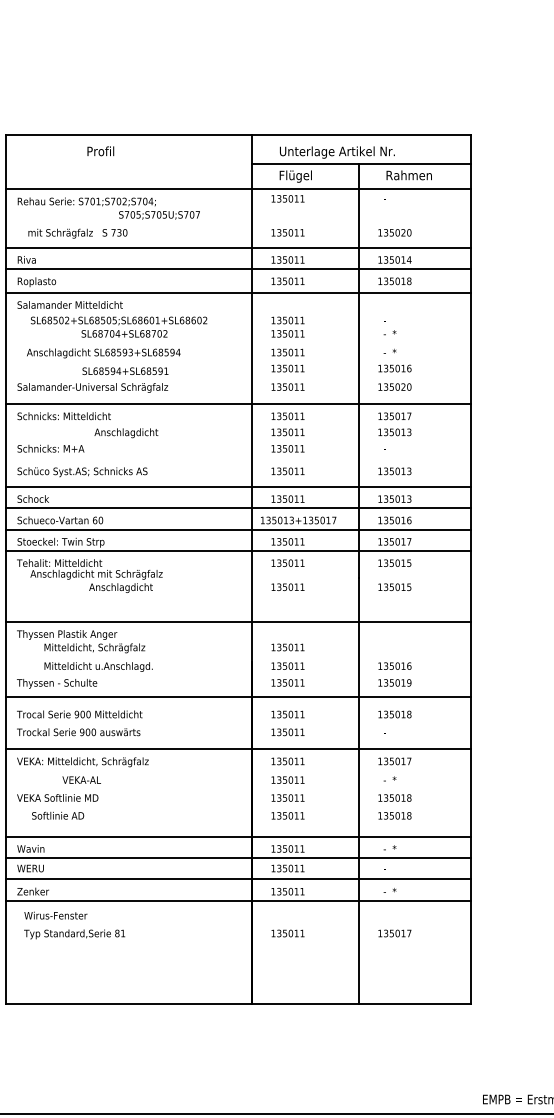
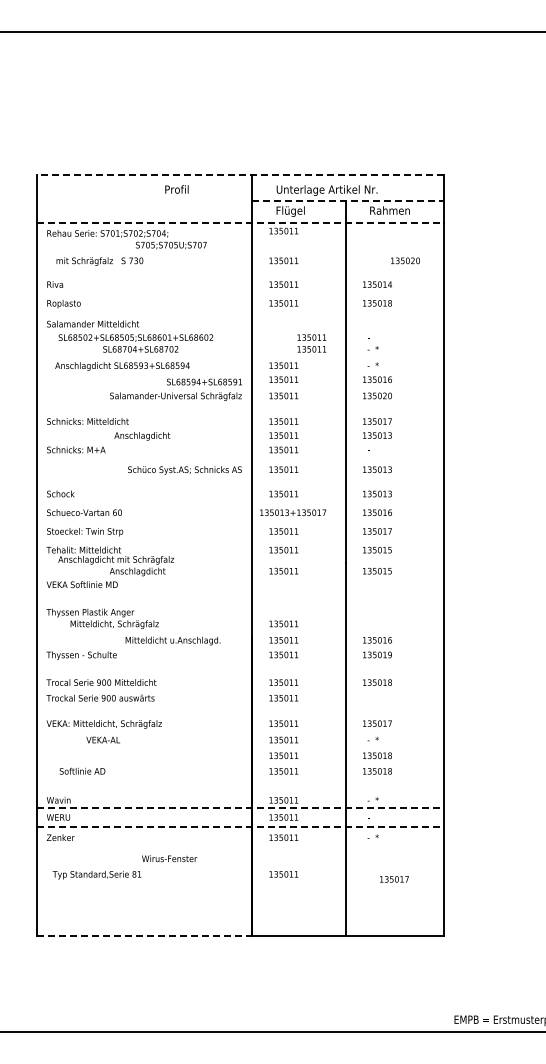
line: (238, 135) -> (240, 175), solid -> dashed
text: (100, 151) -> (176, 189), moved
line: (361, 163) -> (348, 200), solid -> dashed
line: (239, 189) -> (241, 222), solid -> dashed
text: (394, 232) -> (405, 260), moved
line: (238, 247) -> (240, 273), removed
line: (238, 268) -> (240, 292), removed
line: (238, 292) -> (240, 313), removed
text: (287, 327) -> (311, 343), moved
text: (92, 379) -> (175, 389), moved
line: (238, 403) -> (240, 410), removed
text: (82, 472) -> (184, 470), moved
line: (238, 487) -> (240, 483), removed
line: (238, 507) -> (240, 501), removed
line: (238, 529) -> (240, 520), removed
line: (238, 551) -> (240, 539), removed
line: (238, 621) -> (240, 601), removed
text: (98, 666) -> (172, 640), moved
line: (238, 697) -> (240, 667), removed
line: (238, 748) -> (240, 712), removed
text: (56, 797) -> (81, 584), moved
line: (238, 836) -> (240, 789), removed
line: (239, 858) -> (241, 808), solid -> dashed
line: (239, 878) -> (241, 826), solid -> dashed
line: (238, 900) -> (240, 845), removed
text: (55, 915) -> (169, 858), moved
text: (394, 933) -> (394, 879), moved
line: (128, 1004) -> (144, 936), solid -> dashed

